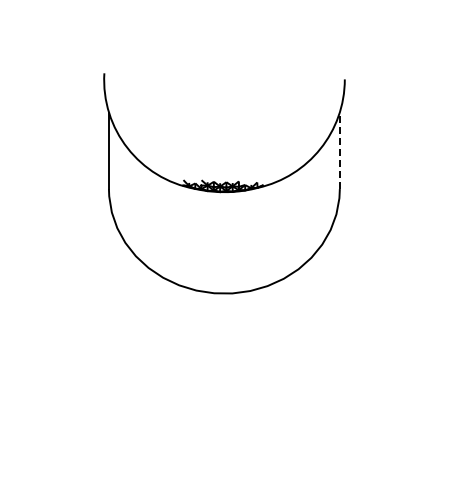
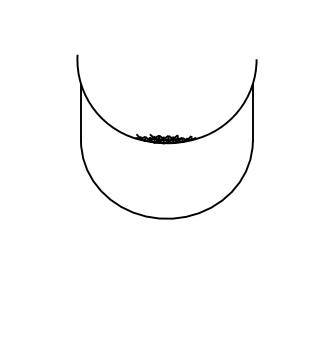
line: (339, 150) -> (252, 112), dashed -> solid

